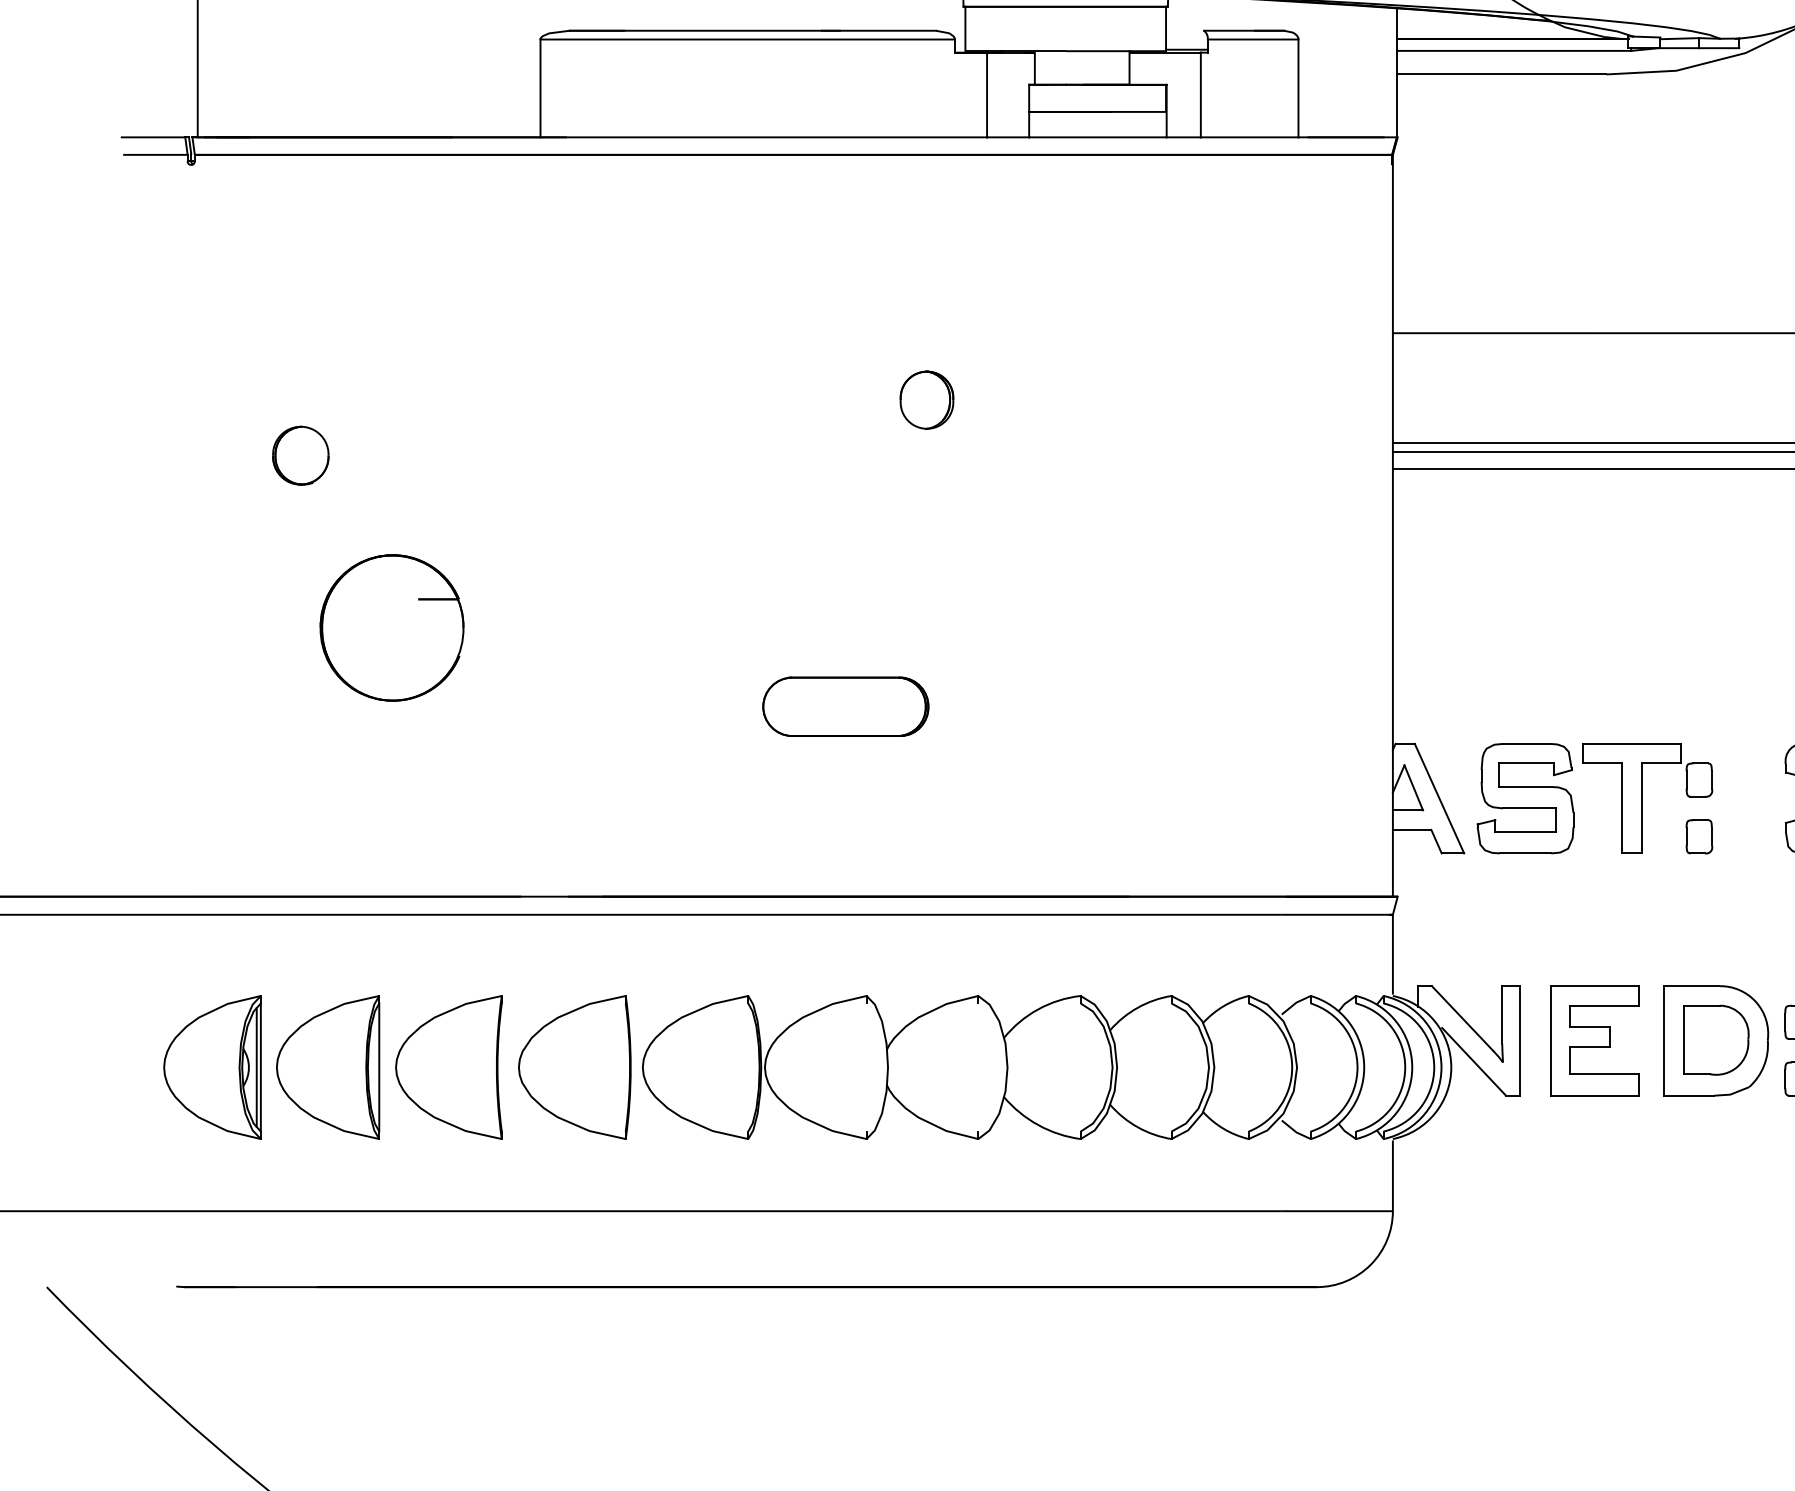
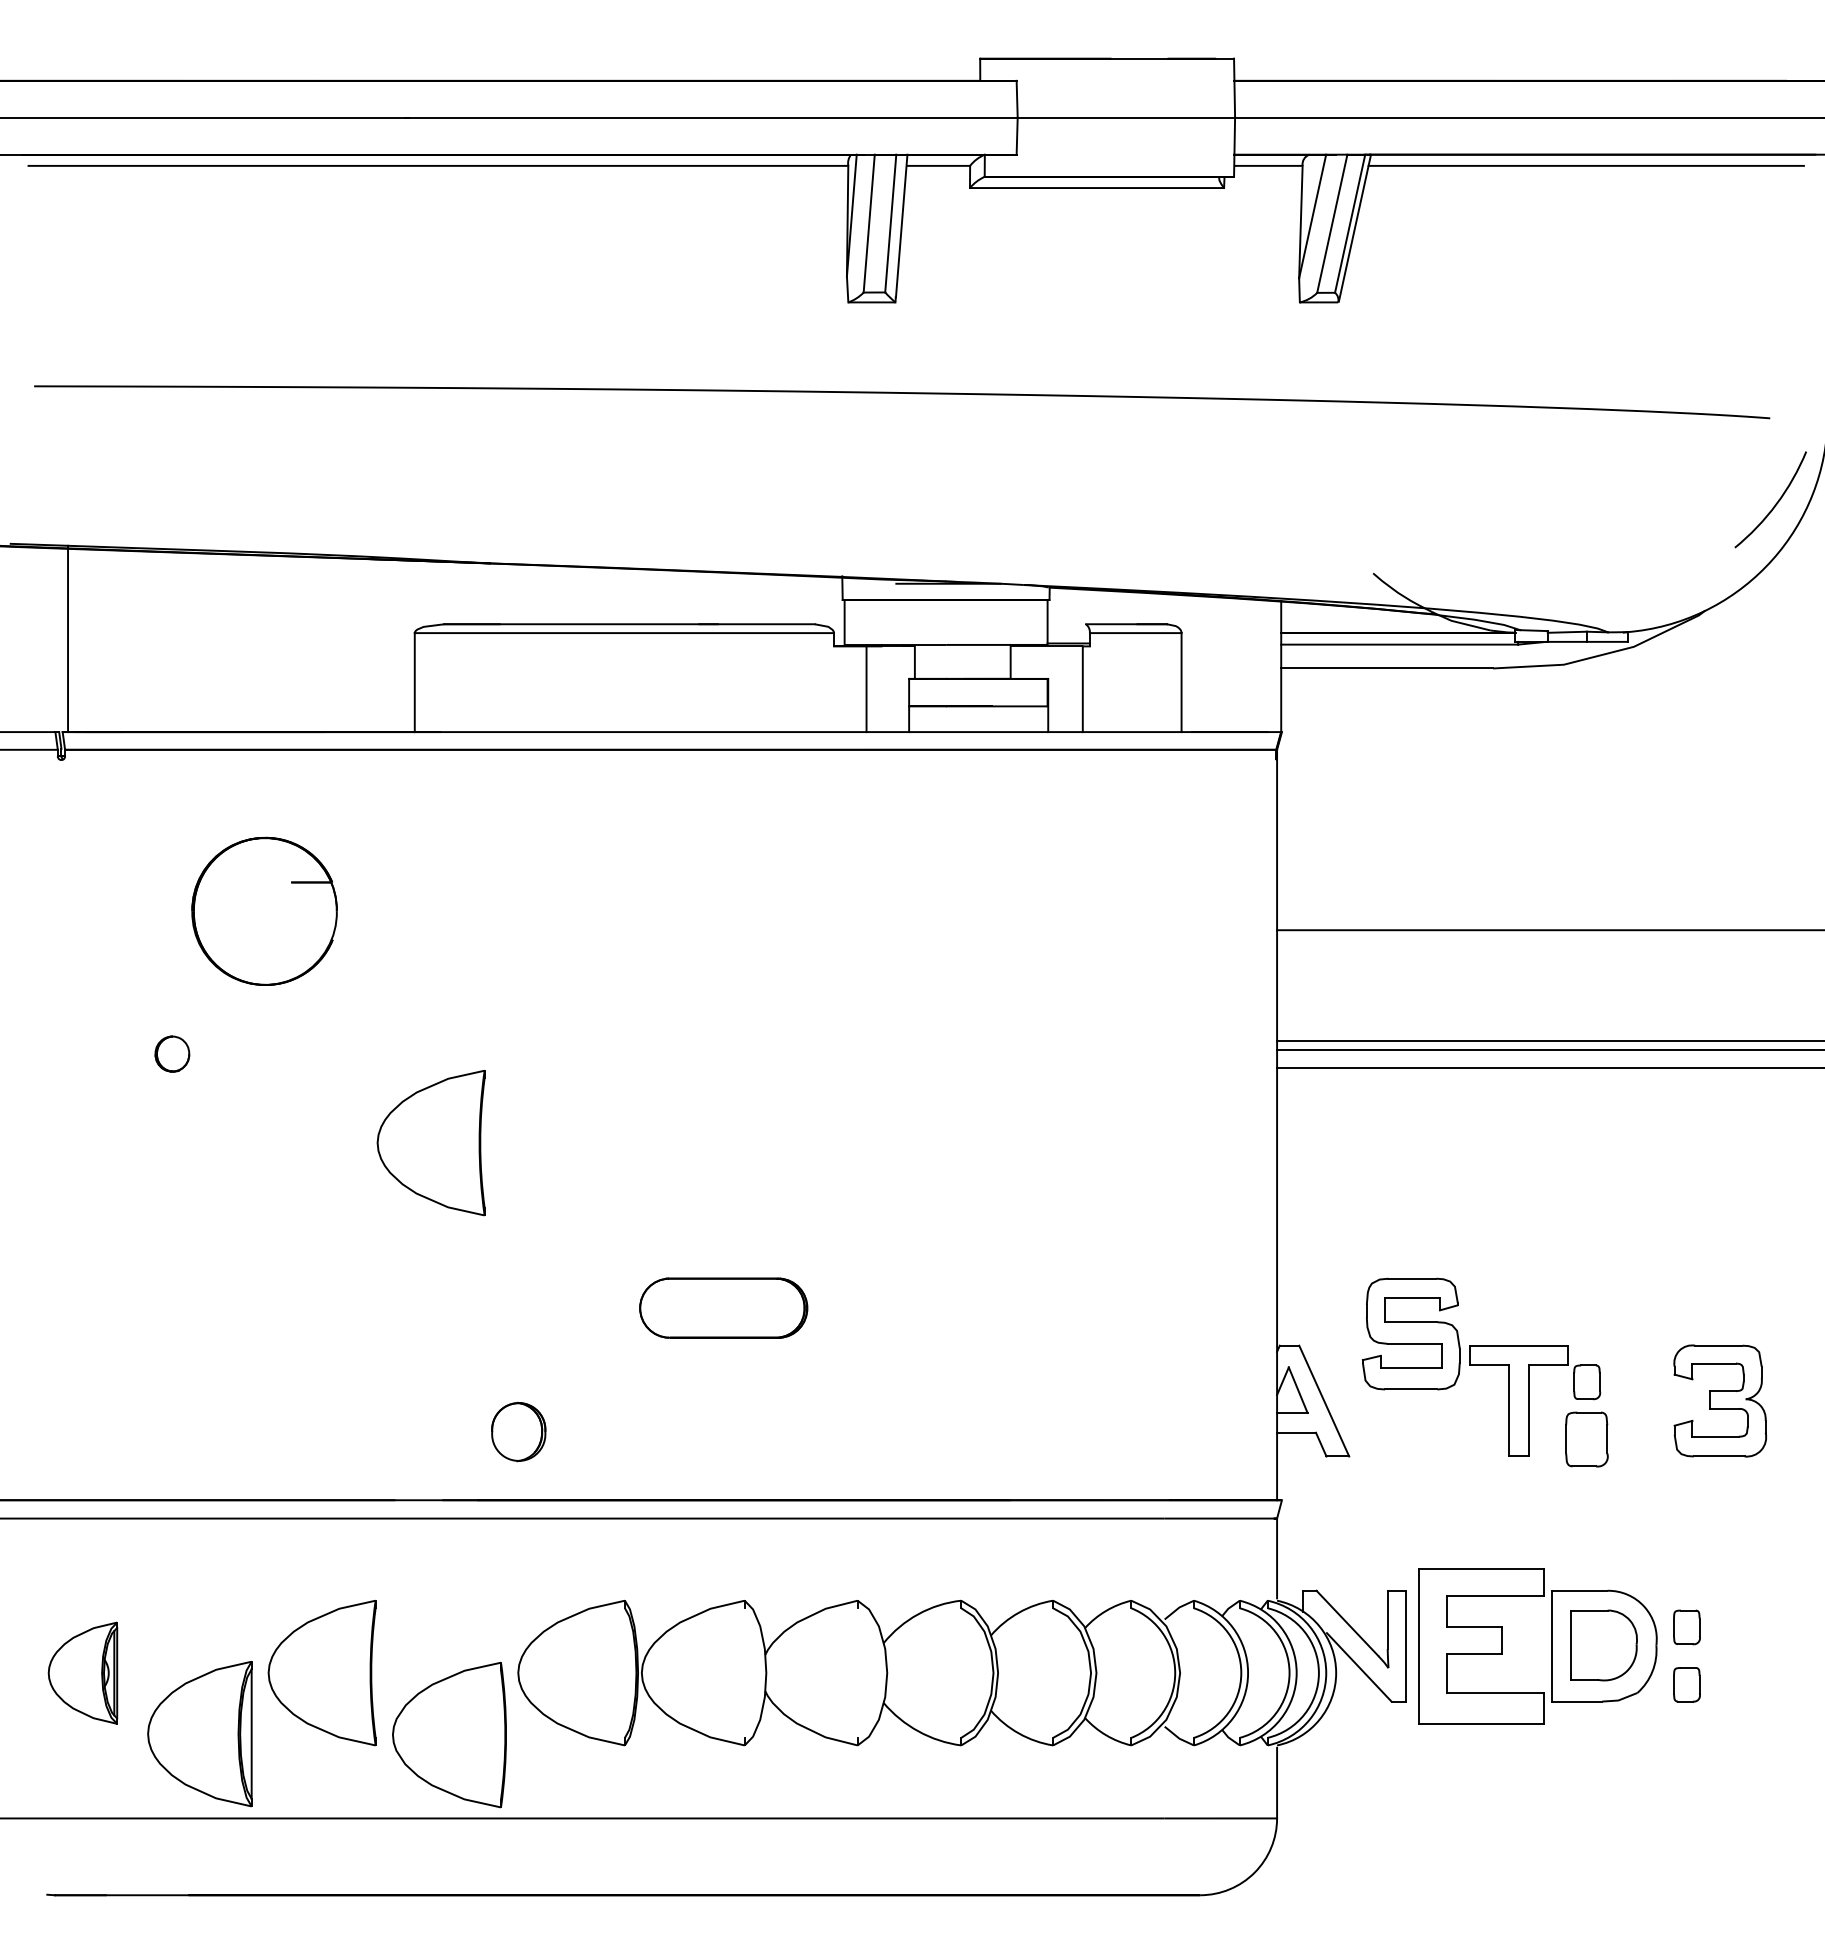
part: (926, 400) -> (518, 1432), moved
part: (301, 455) -> (172, 1053), size x0.6
part: (556, 544) -> (430, 1143), added
part: (391, 627) -> (264, 910), moved
part: (1524, 798) -> (1410, 1333), moved
part: (1699, 836) -> (1587, 1439), size x1.6
part: (1594, 1041) -> (1481, 1646), size x1.4
part: (212, 1067) -> (82, 1673), size x0.7
part: (327, 1067) -> (199, 1734), moved
part: (574, 1067) -> (449, 1735), moved

